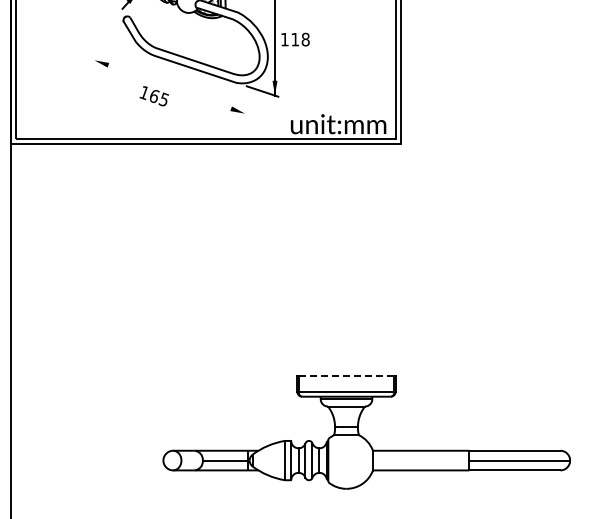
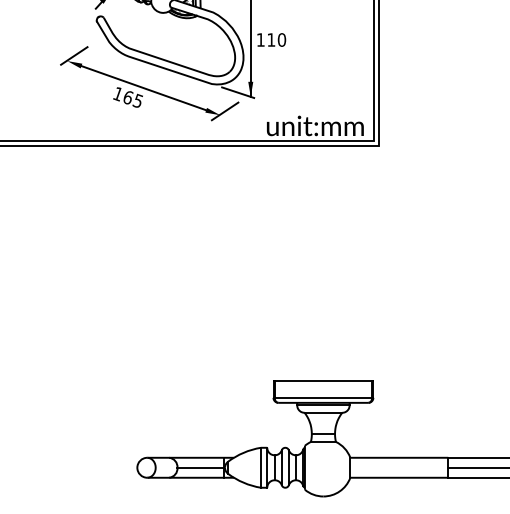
text: (305, 39) -> (281, 39), 118 -> 110
line: (101, 55) -> (74, 56), added
line: (169, 86) -> (143, 87), added
line: (249, 109) -> (224, 111), added
line: (346, 375) -> (323, 381), dashed -> solid

